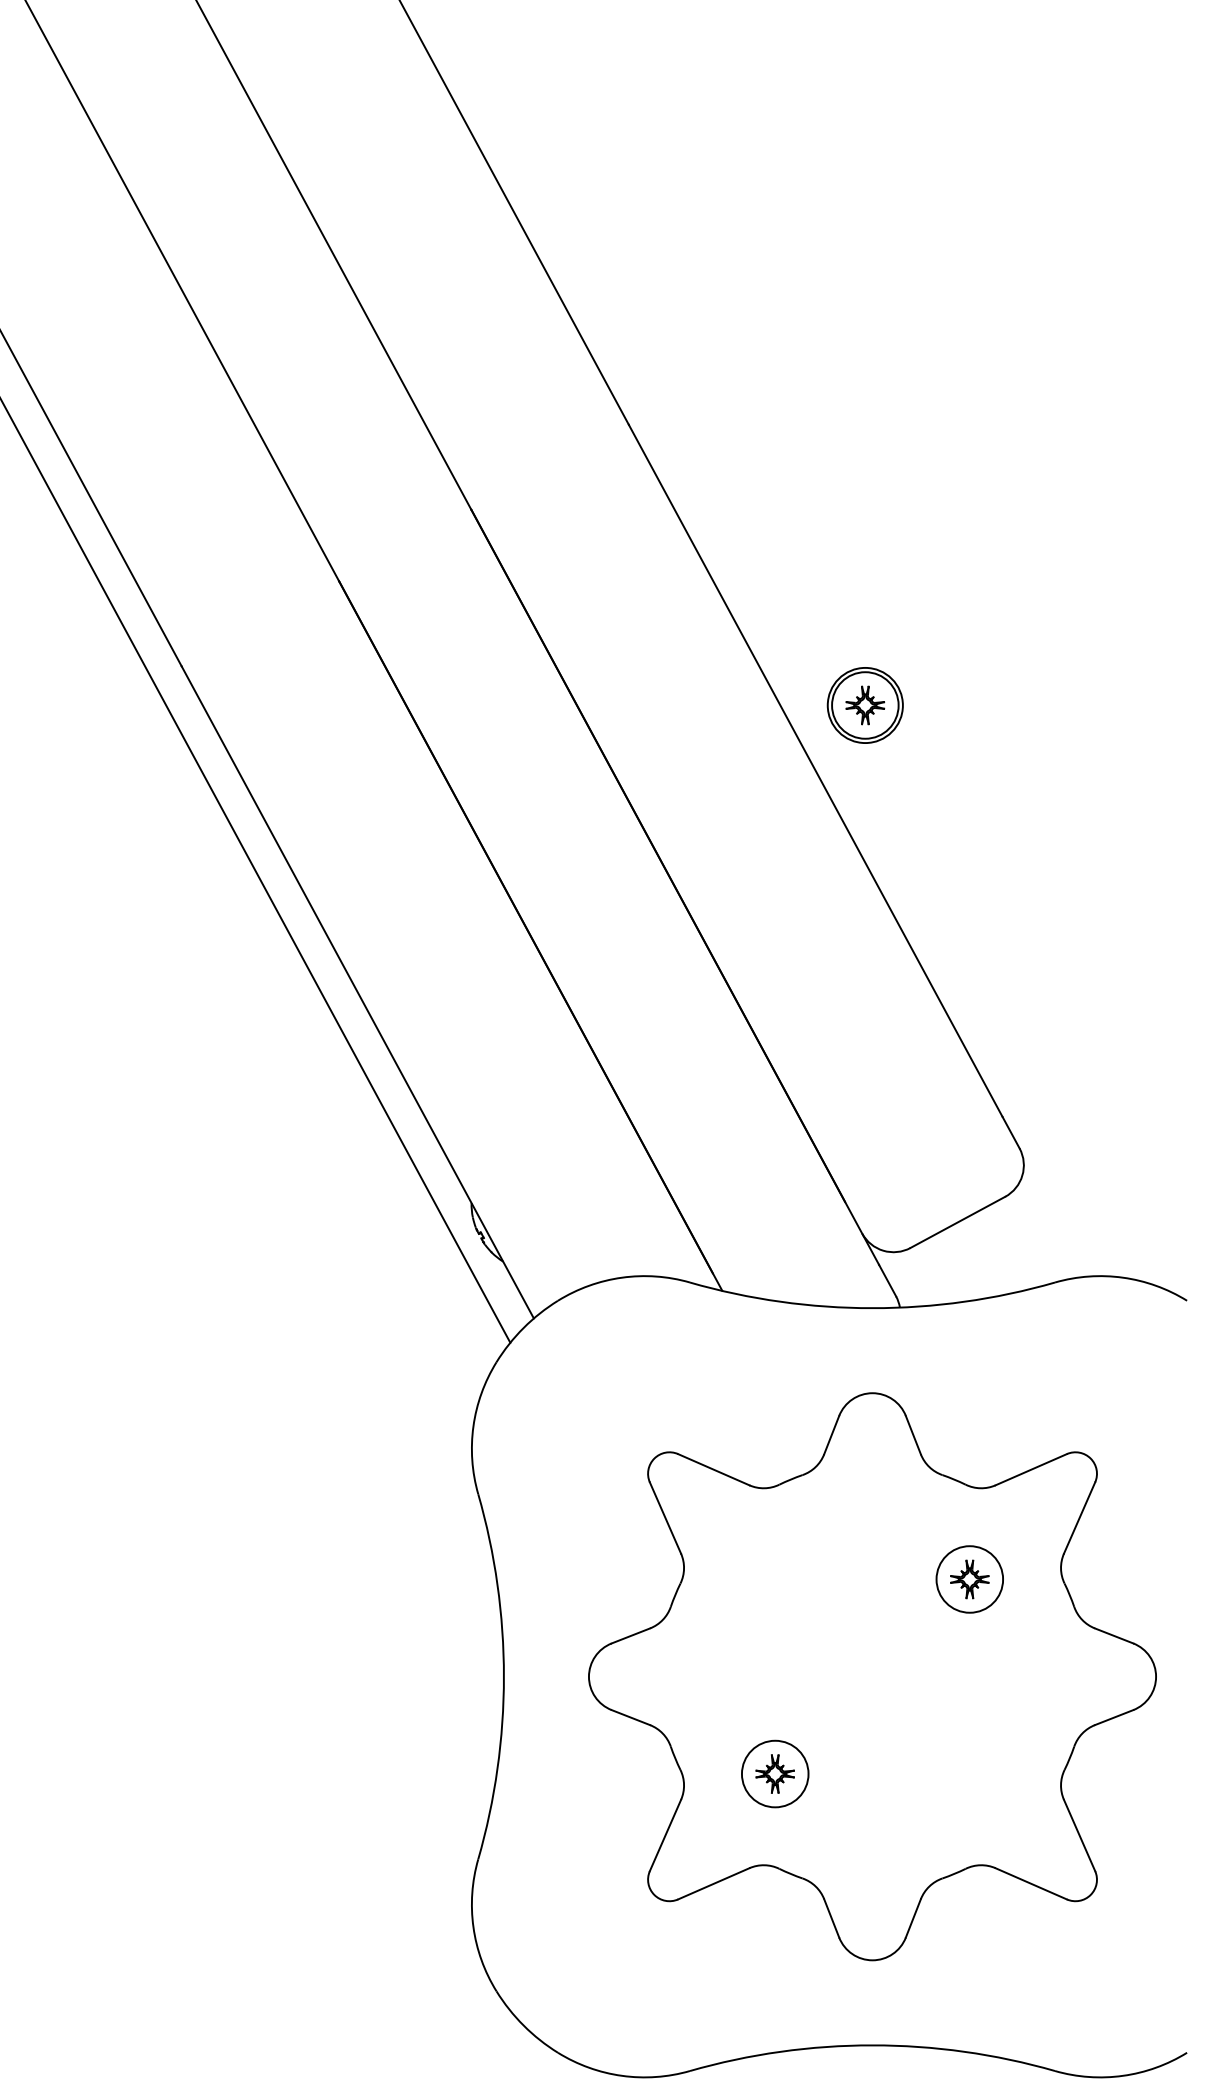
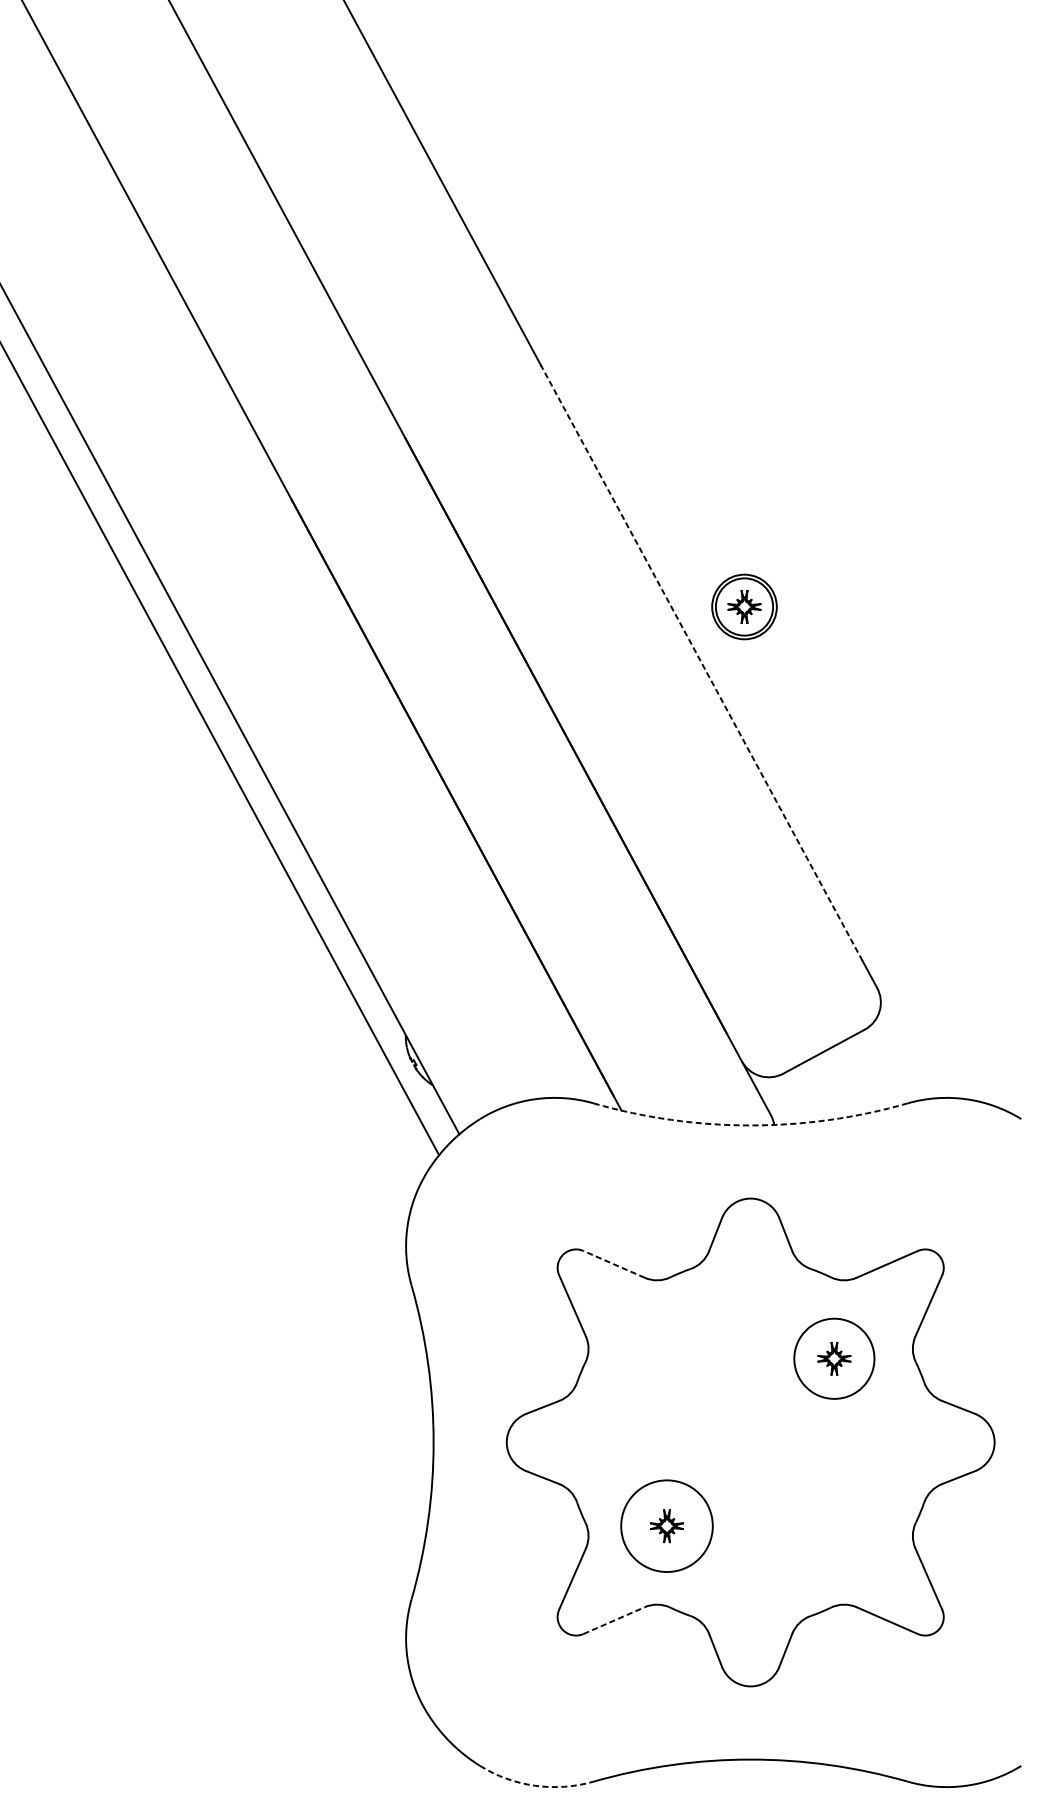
line: (815, 770) -> (701, 662), solid -> dashed
arc: (872, 1308) -> (750, 1125), solid -> dashed
line: (713, 1469) -> (613, 1264), solid -> dashed
circle: (969, 1579) -> (834, 1358), size x1.4
circle: (774, 1773) -> (666, 1525), size x1.6
line: (713, 1883) -> (613, 1620), solid -> dashed
arc: (622, 2075) -> (535, 1785), solid -> dashed

